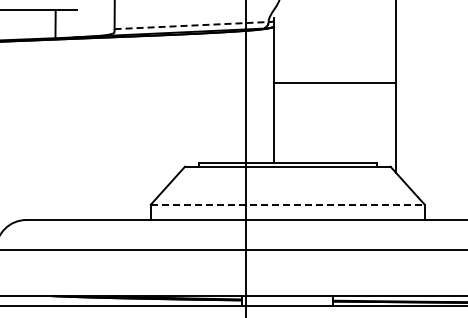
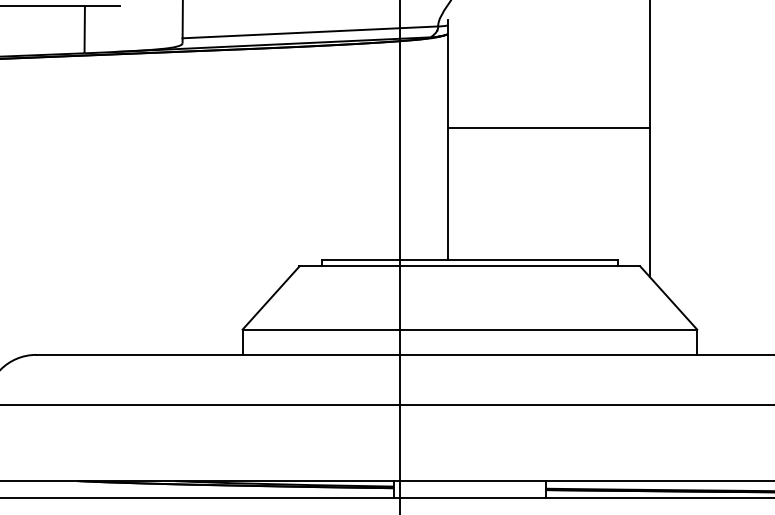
line: (192, 25) -> (311, 32), dashed -> solid
line: (288, 204) -> (471, 329), dashed -> solid

